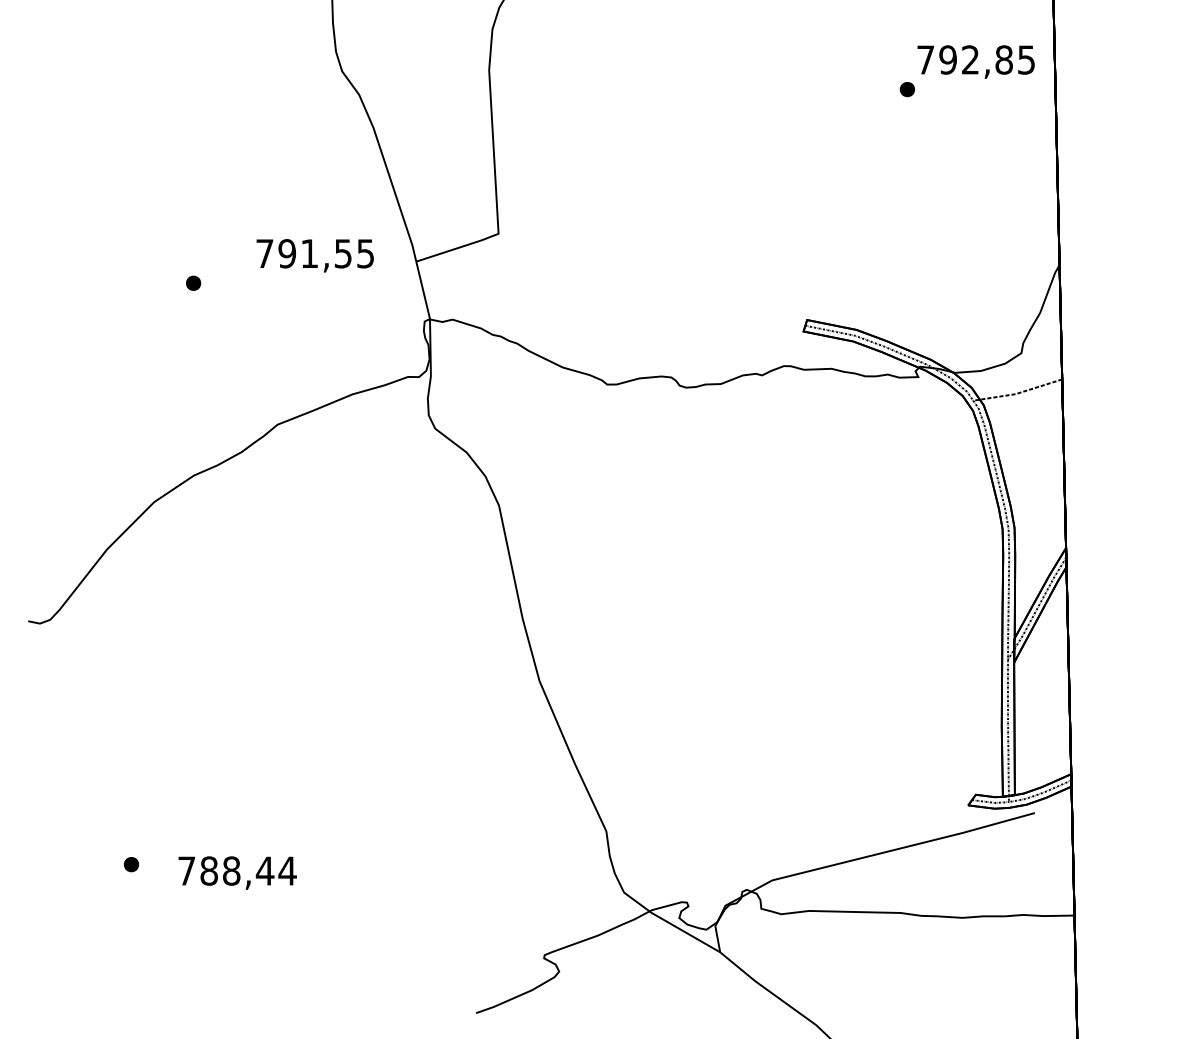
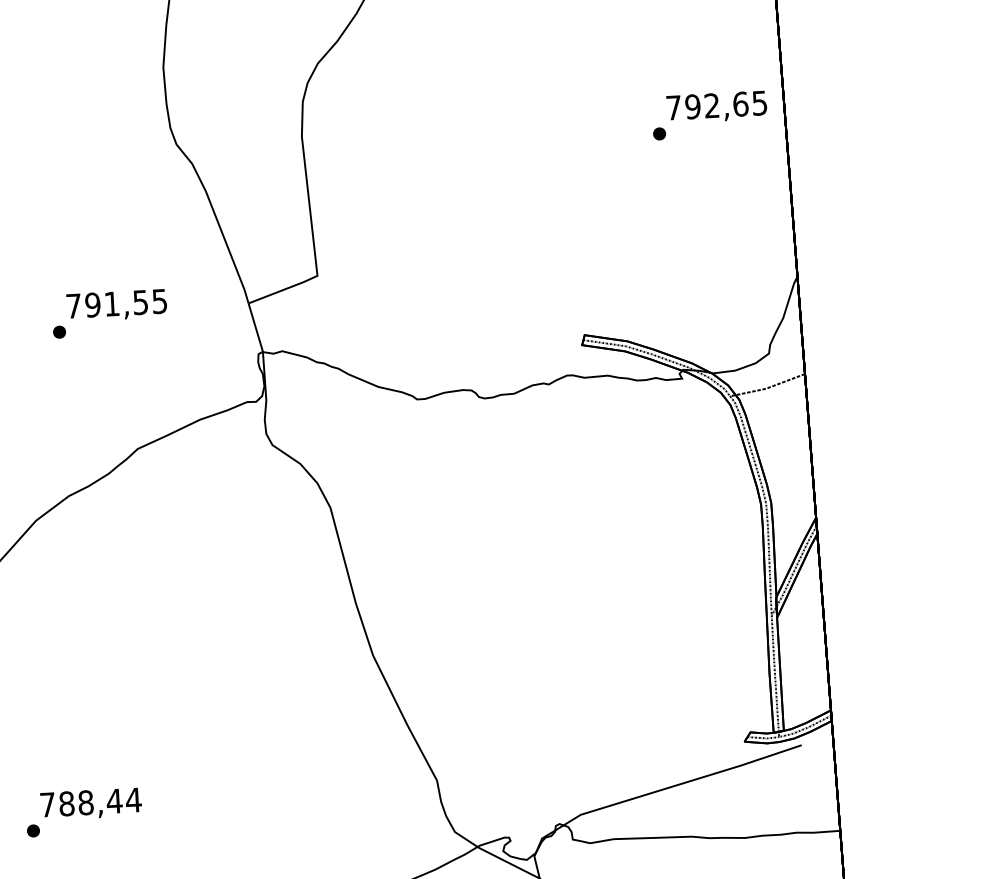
text: (1004, 59) -> (741, 103), 792,85 -> 792,65
text: (314, 255) -> (116, 305), moved
text: (237, 872) -> (91, 803), moved

